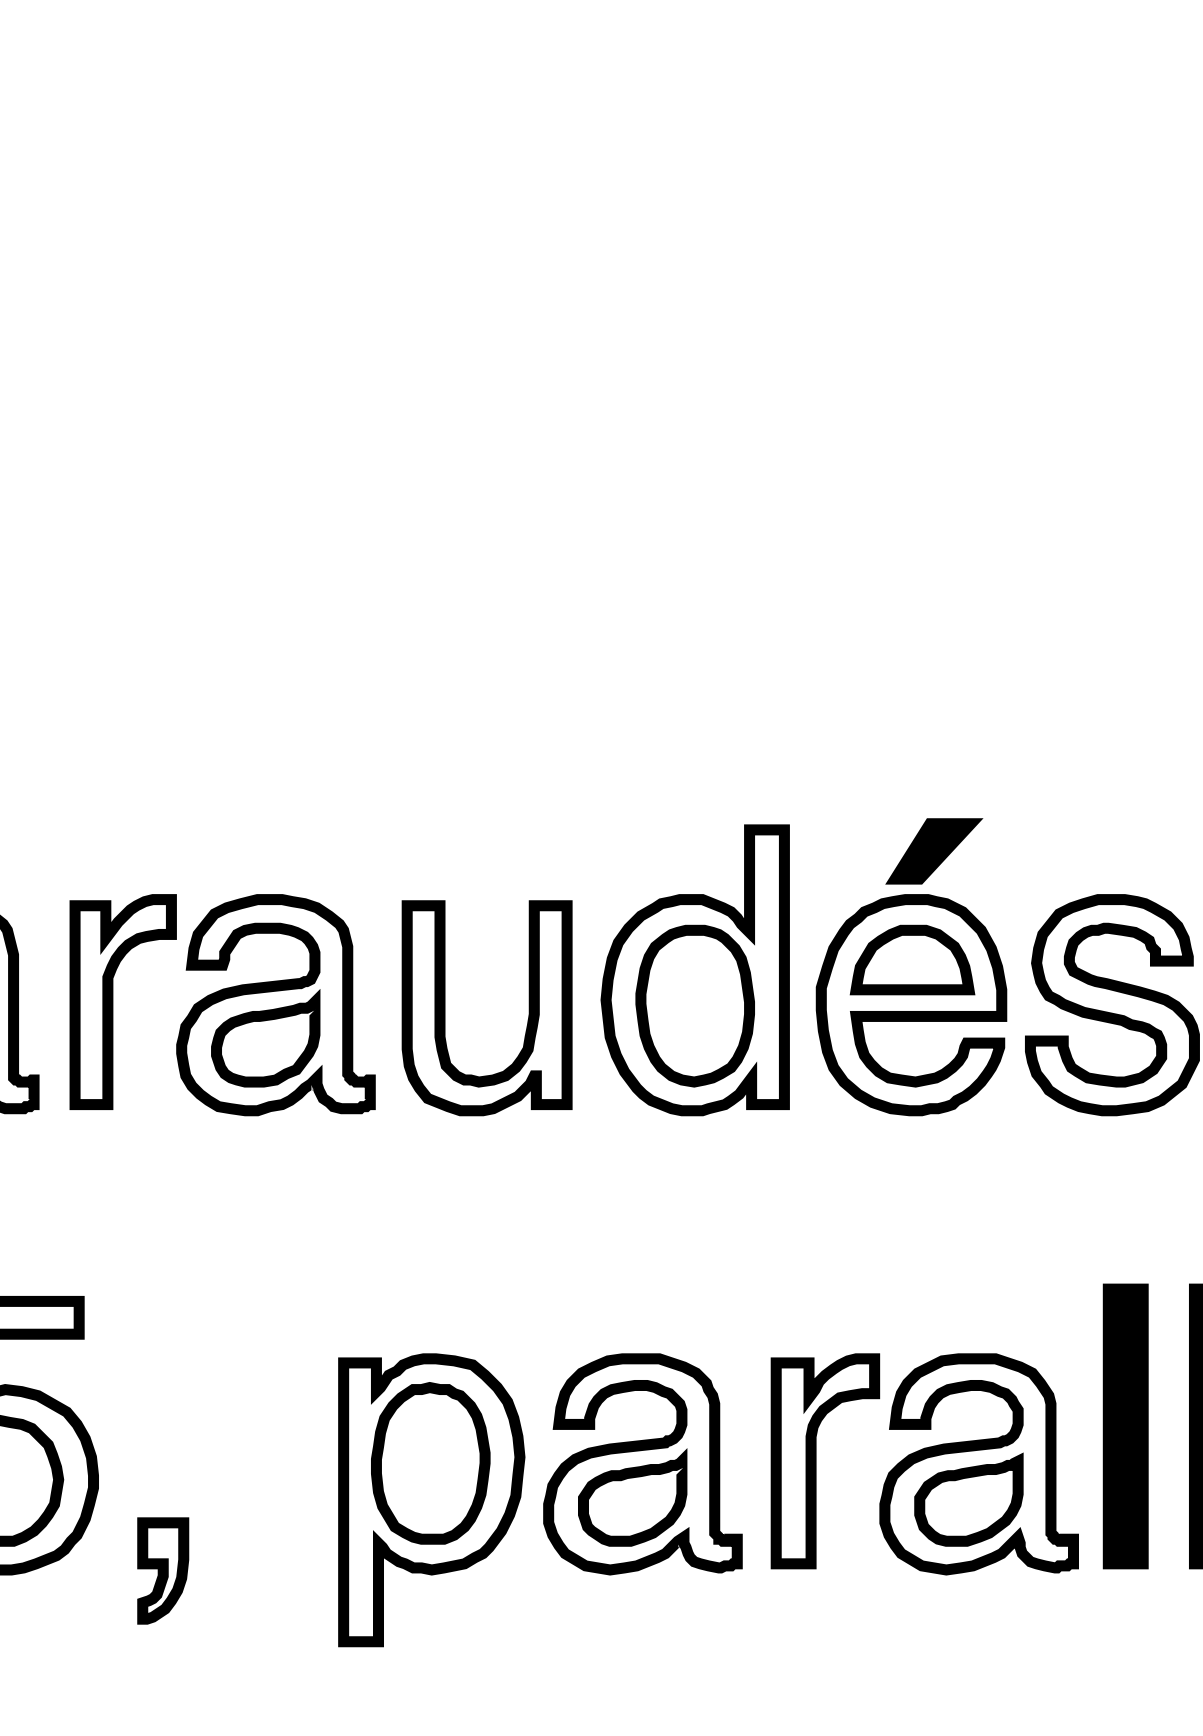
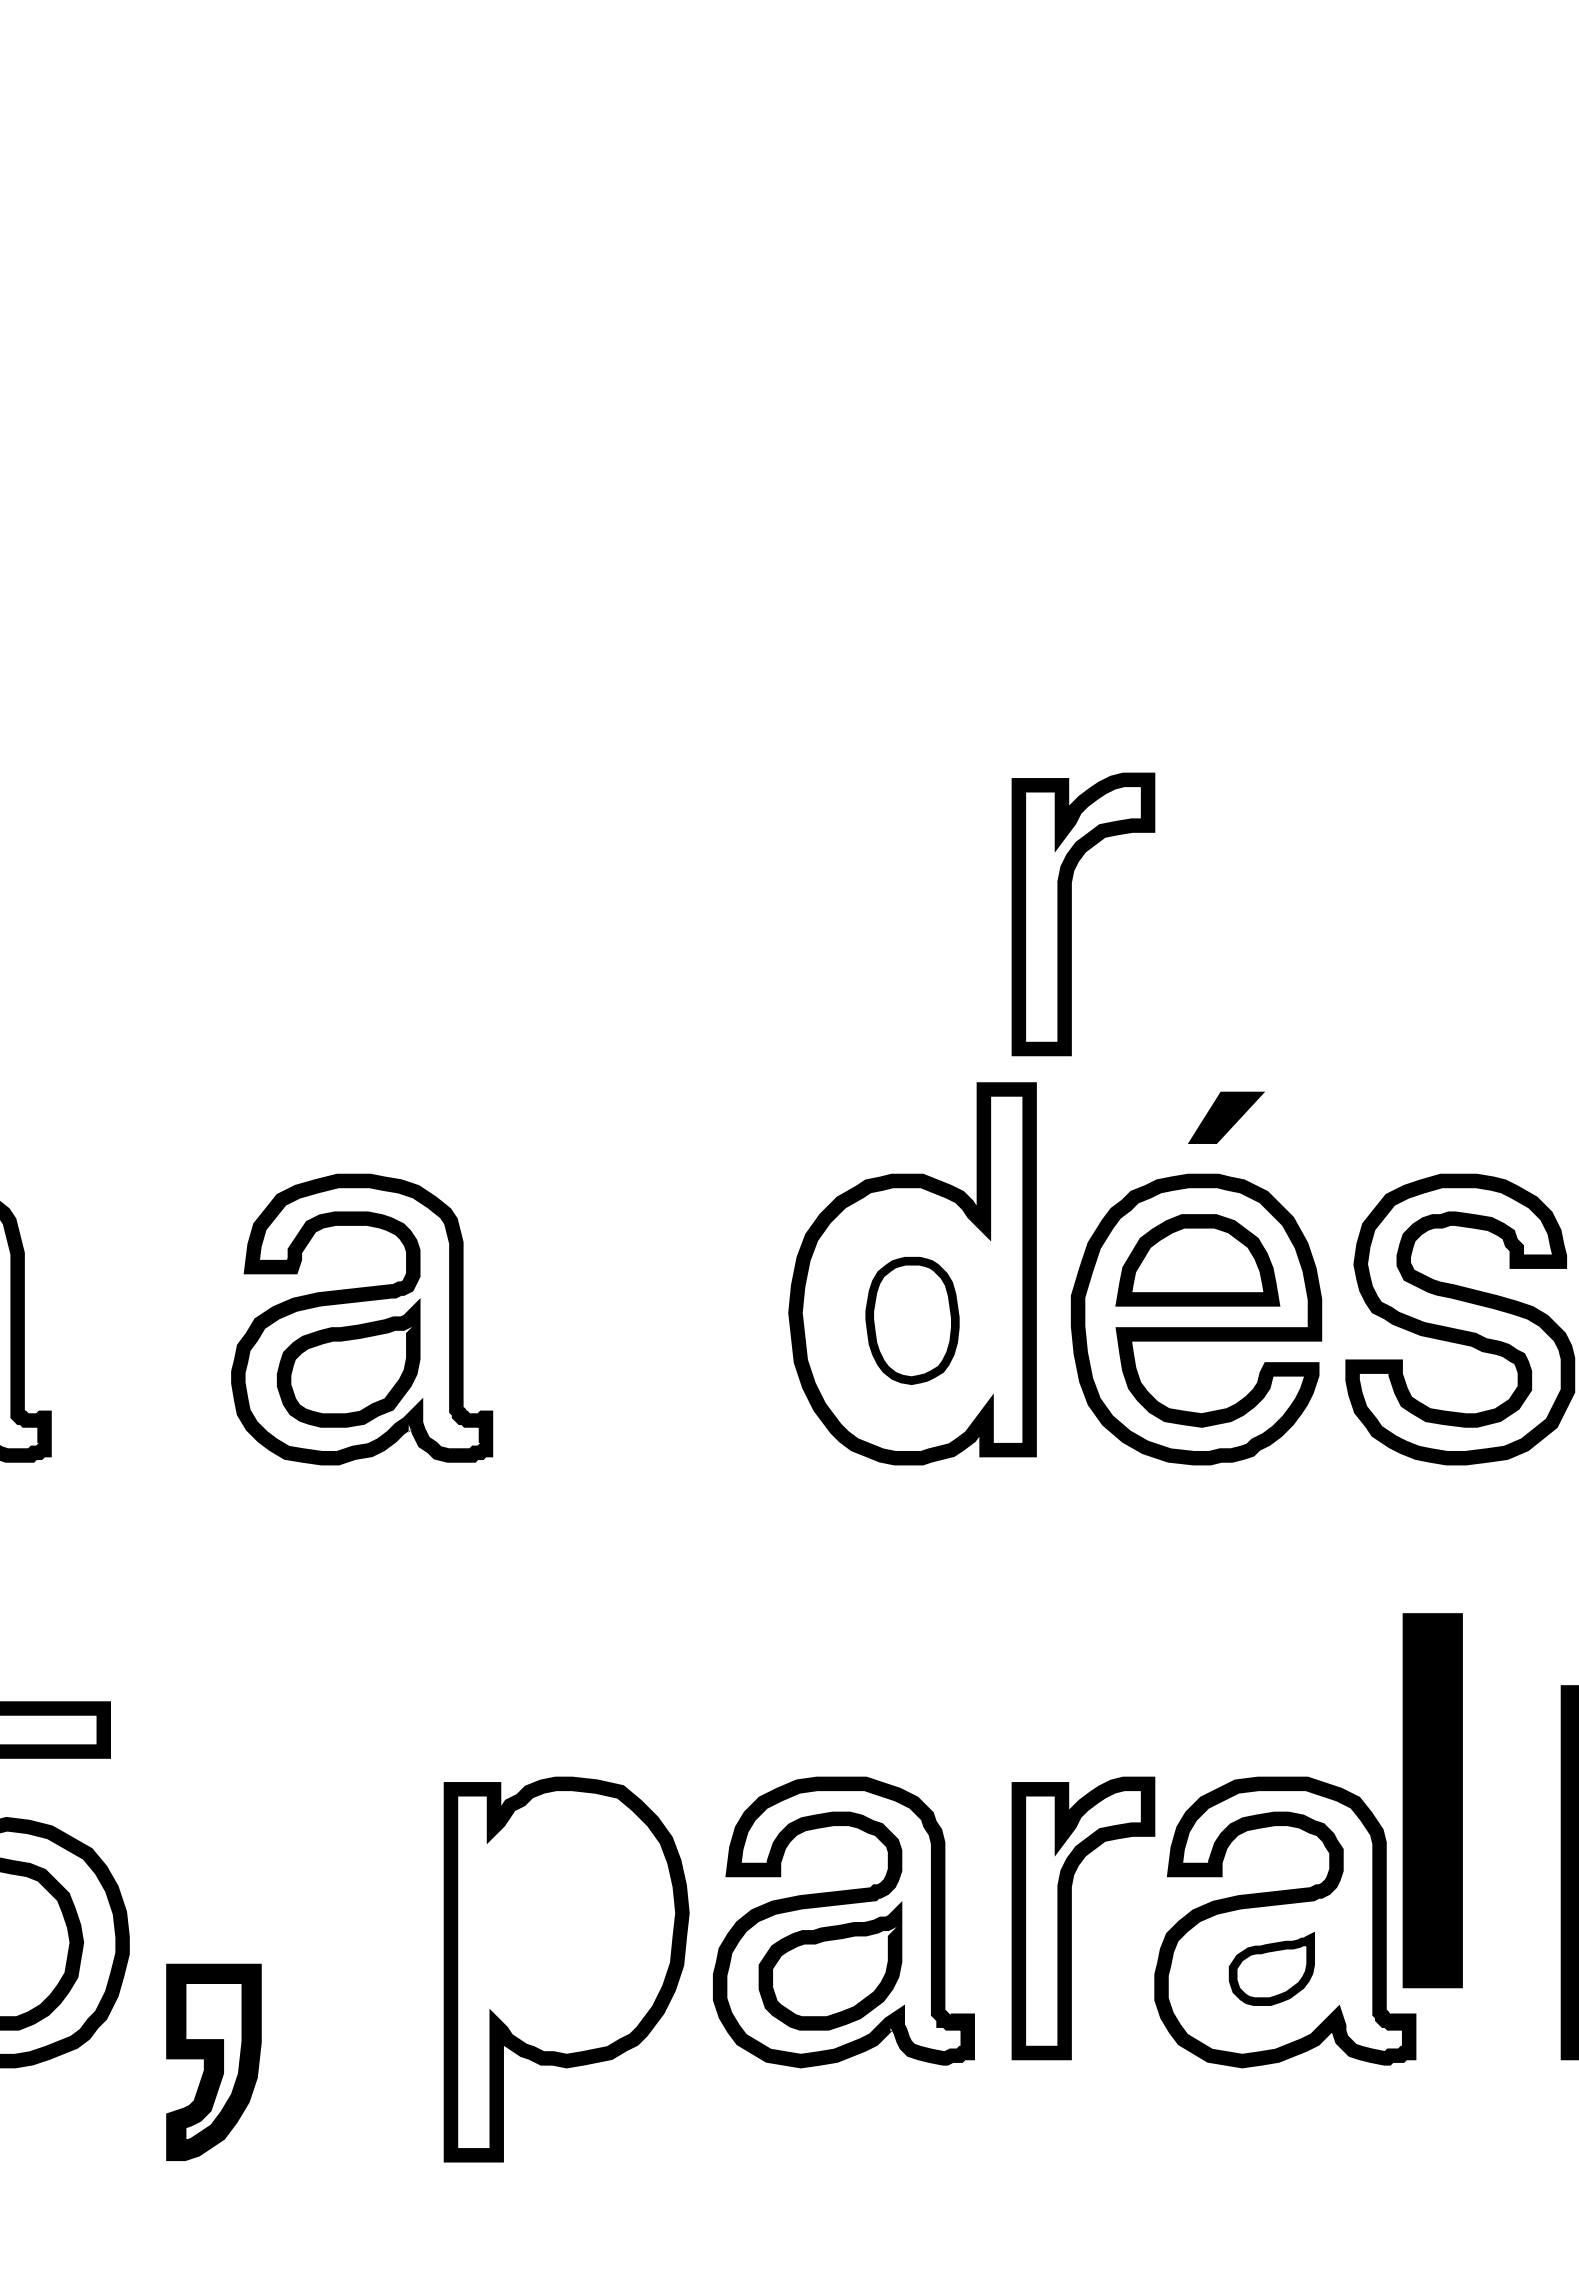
part: (816, 696) -> (1071, 914), added
part: (934, 851) -> (1226, 1117), size x0.6
part: (113, 1002) -> (148, 1315), removed
part: (695, 1005) -> (912, 1320), size x0.6
part: (528, 1015) -> (693, 1332), removed
part: (1125, 1426) -> (1432, 1800), moved
part: (430, 1462) -> (564, 1920), removed
part: (968, 1499) -> (1271, 1968), size x0.6
part: (163, 1571) -> (214, 2062), size x1.4

